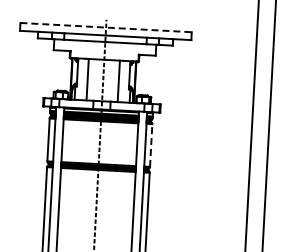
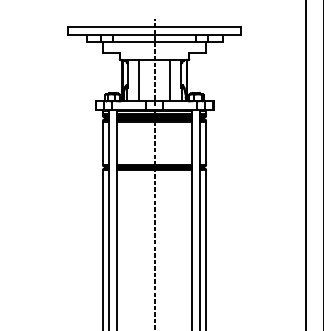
line: (107, 28) -> (155, 27), dashed -> solid
line: (151, 145) -> (206, 143), dashed -> solid

